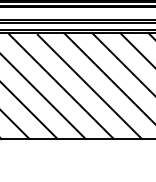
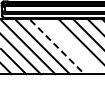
line: (61, 87) -> (57, 47), solid -> dashed
line: (90, 87) -> (72, 47), removed

